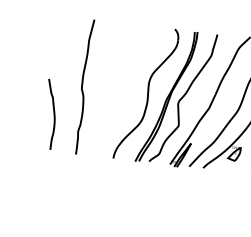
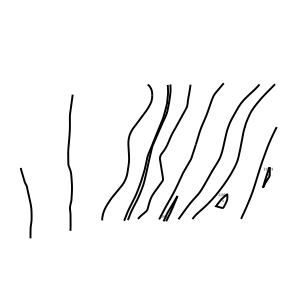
curve: (83, 86) -> (69, 162), moved
curve: (53, 114) -> (29, 202), moved

